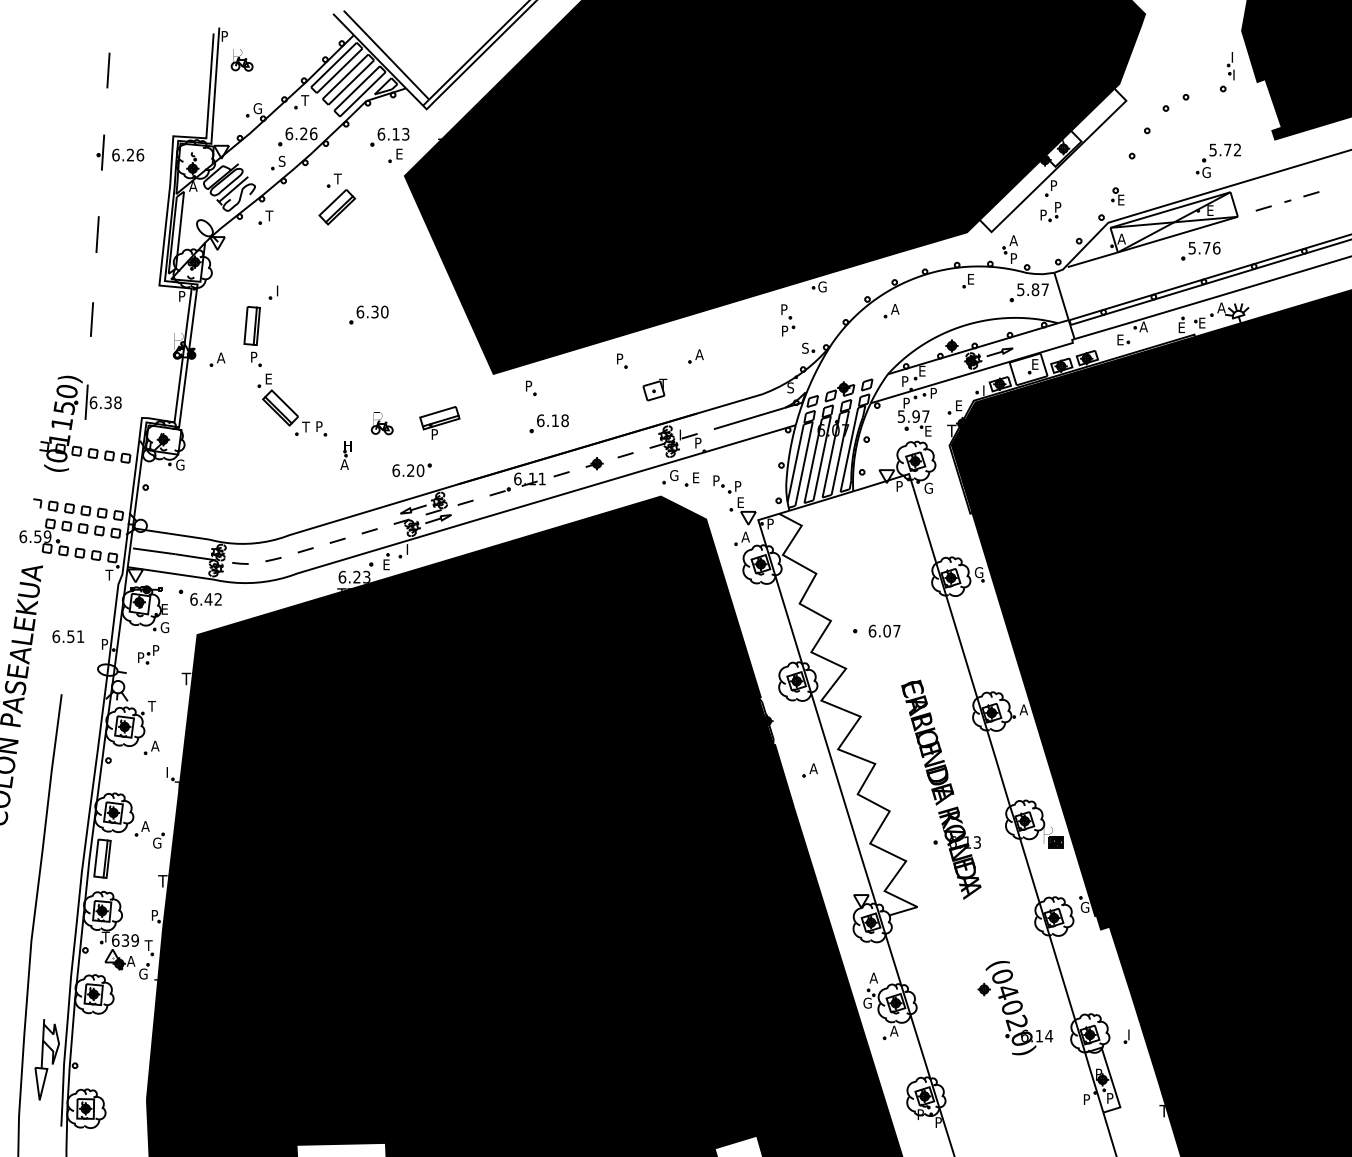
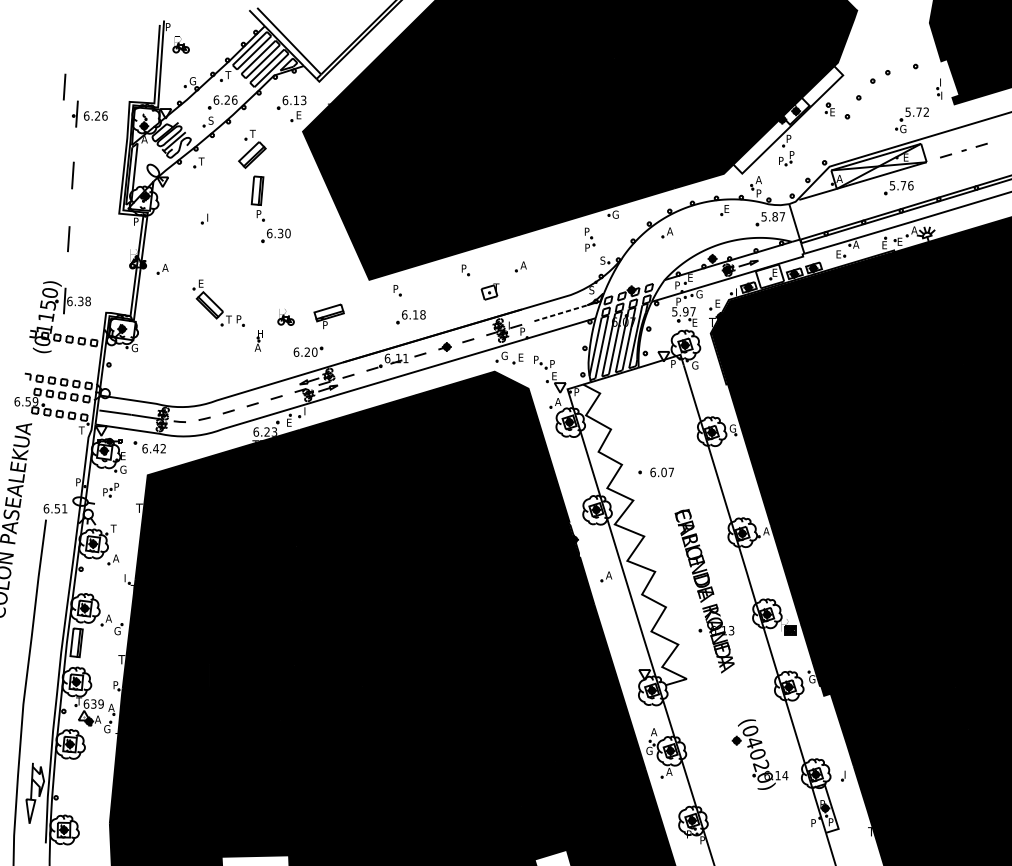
part: (1230, 66) -> (939, 89), moved
line: (108, 70) -> (64, 87), moved
part: (1117, 196) -> (829, 109), moved
part: (252, 336) -> (257, 198), moved
text: (934, 392) -> (699, 293), P -> G
line: (749, 418) -> (561, 313), solid -> dashed
text: (68, 636) -> (55, 508), moved
text: (148, 945) -> (111, 707), T -> A

